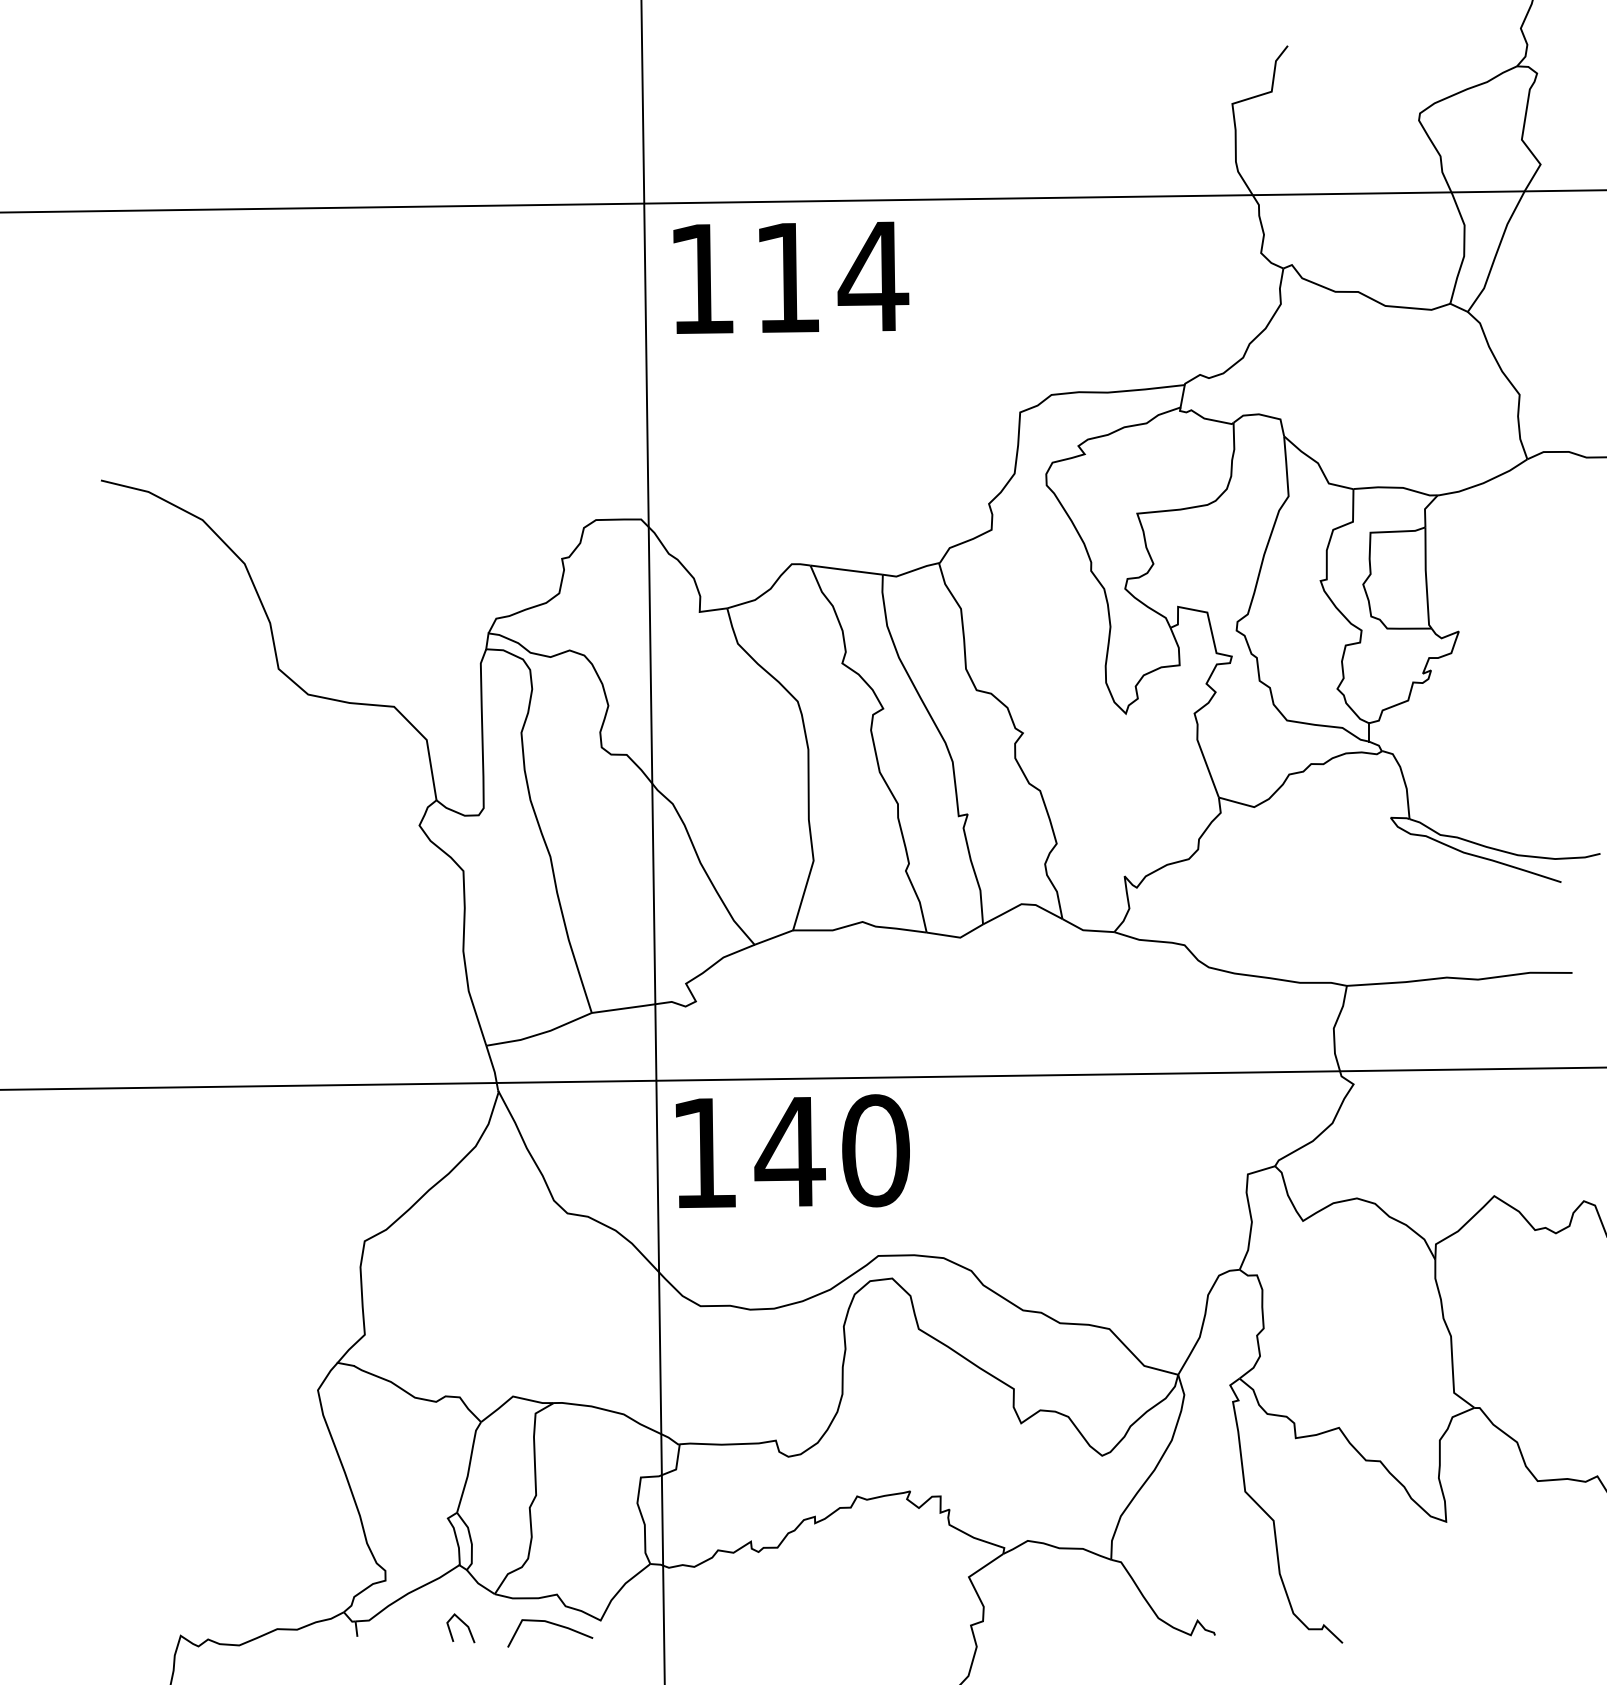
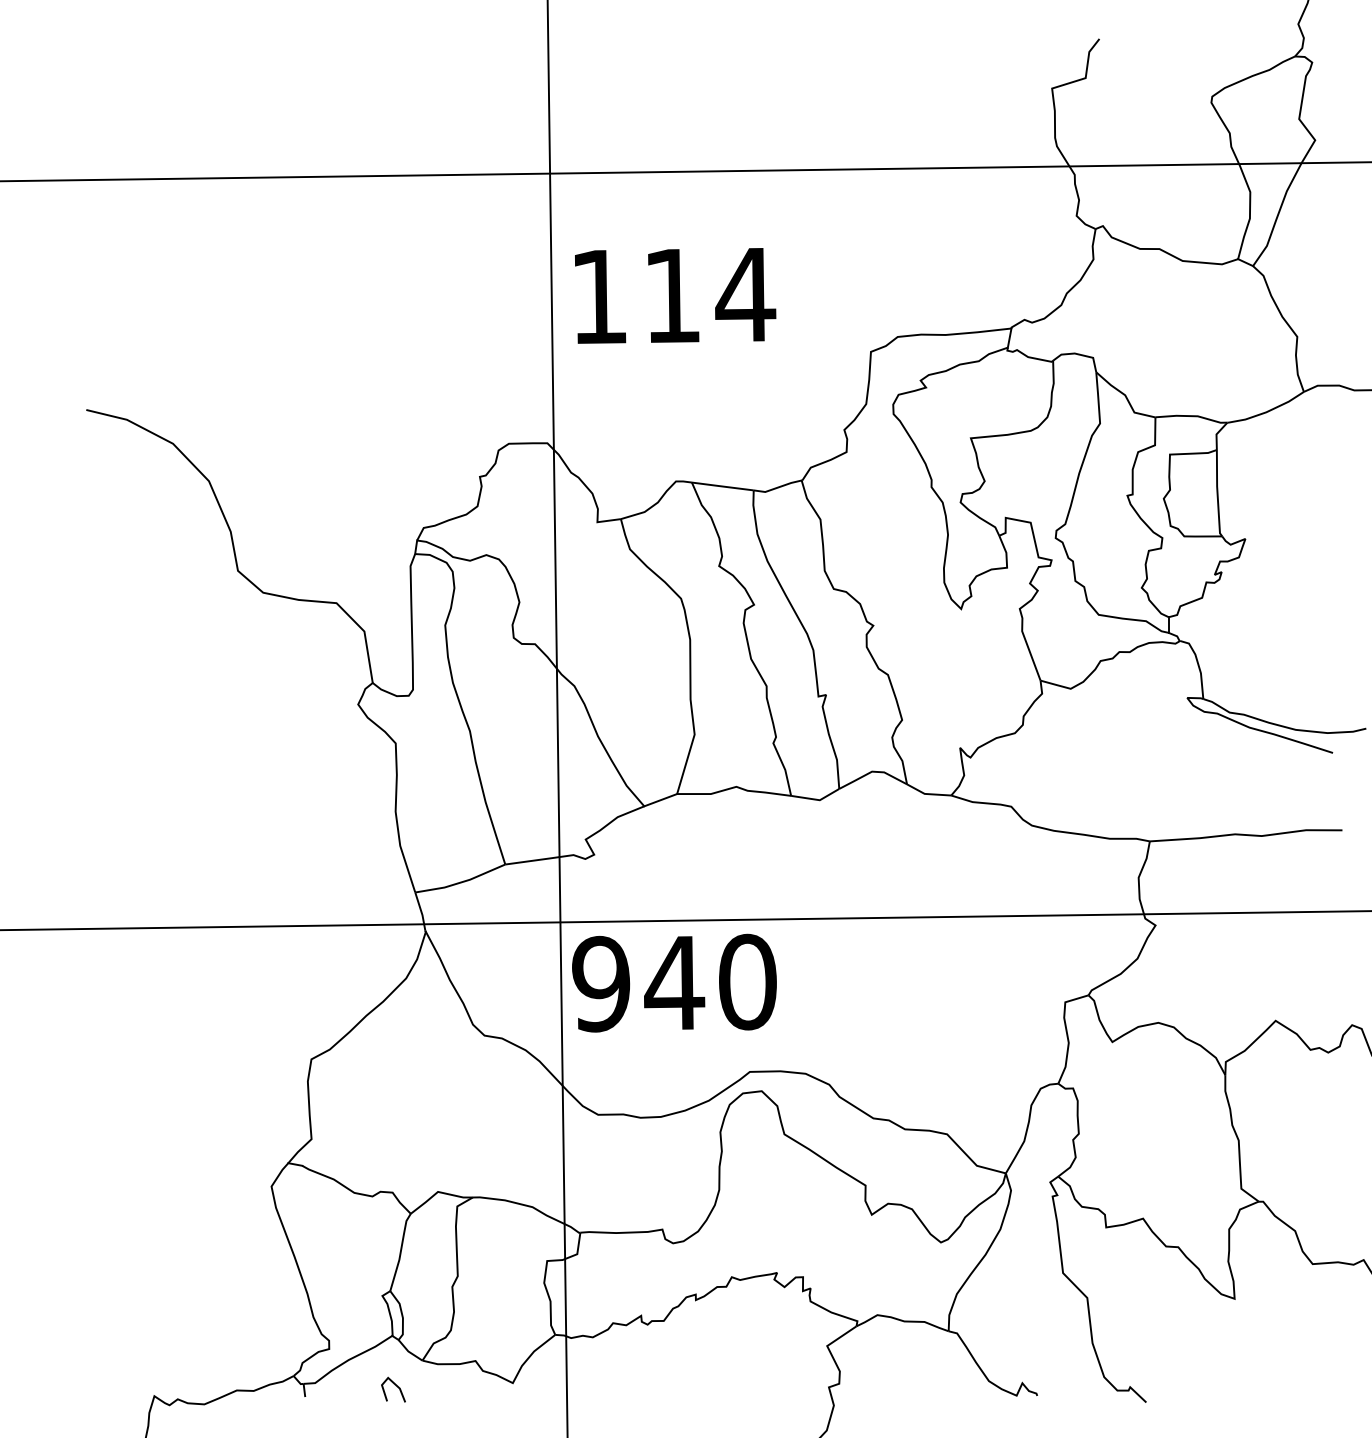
text: (791, 277) -> (675, 295), moved
text: (703, 1152) -> (600, 983), 140 -> 940
line: (551, 1624) -> (470, 1386), removed

